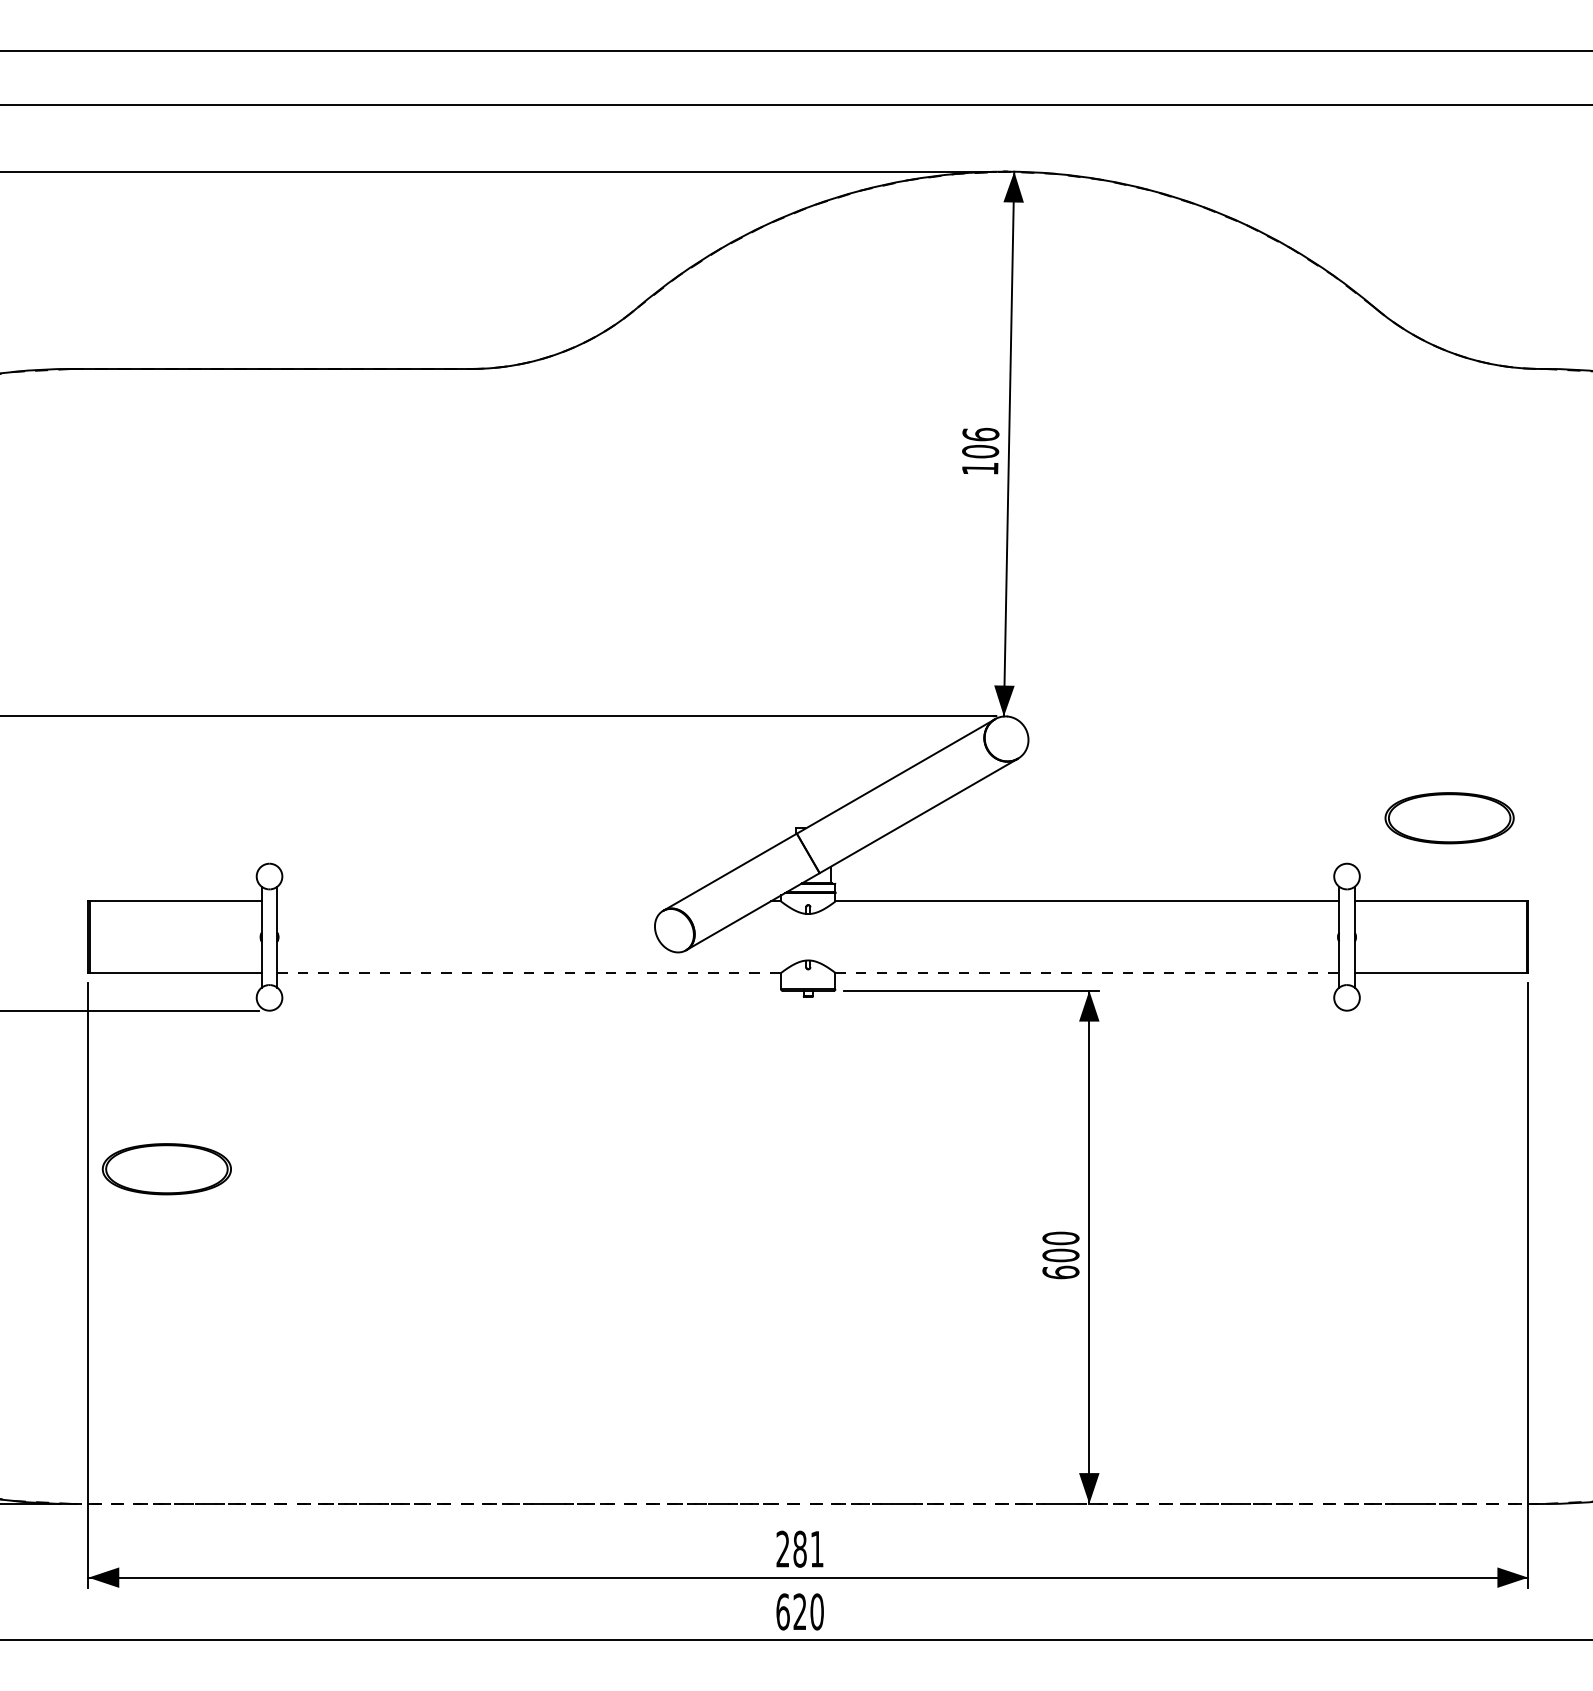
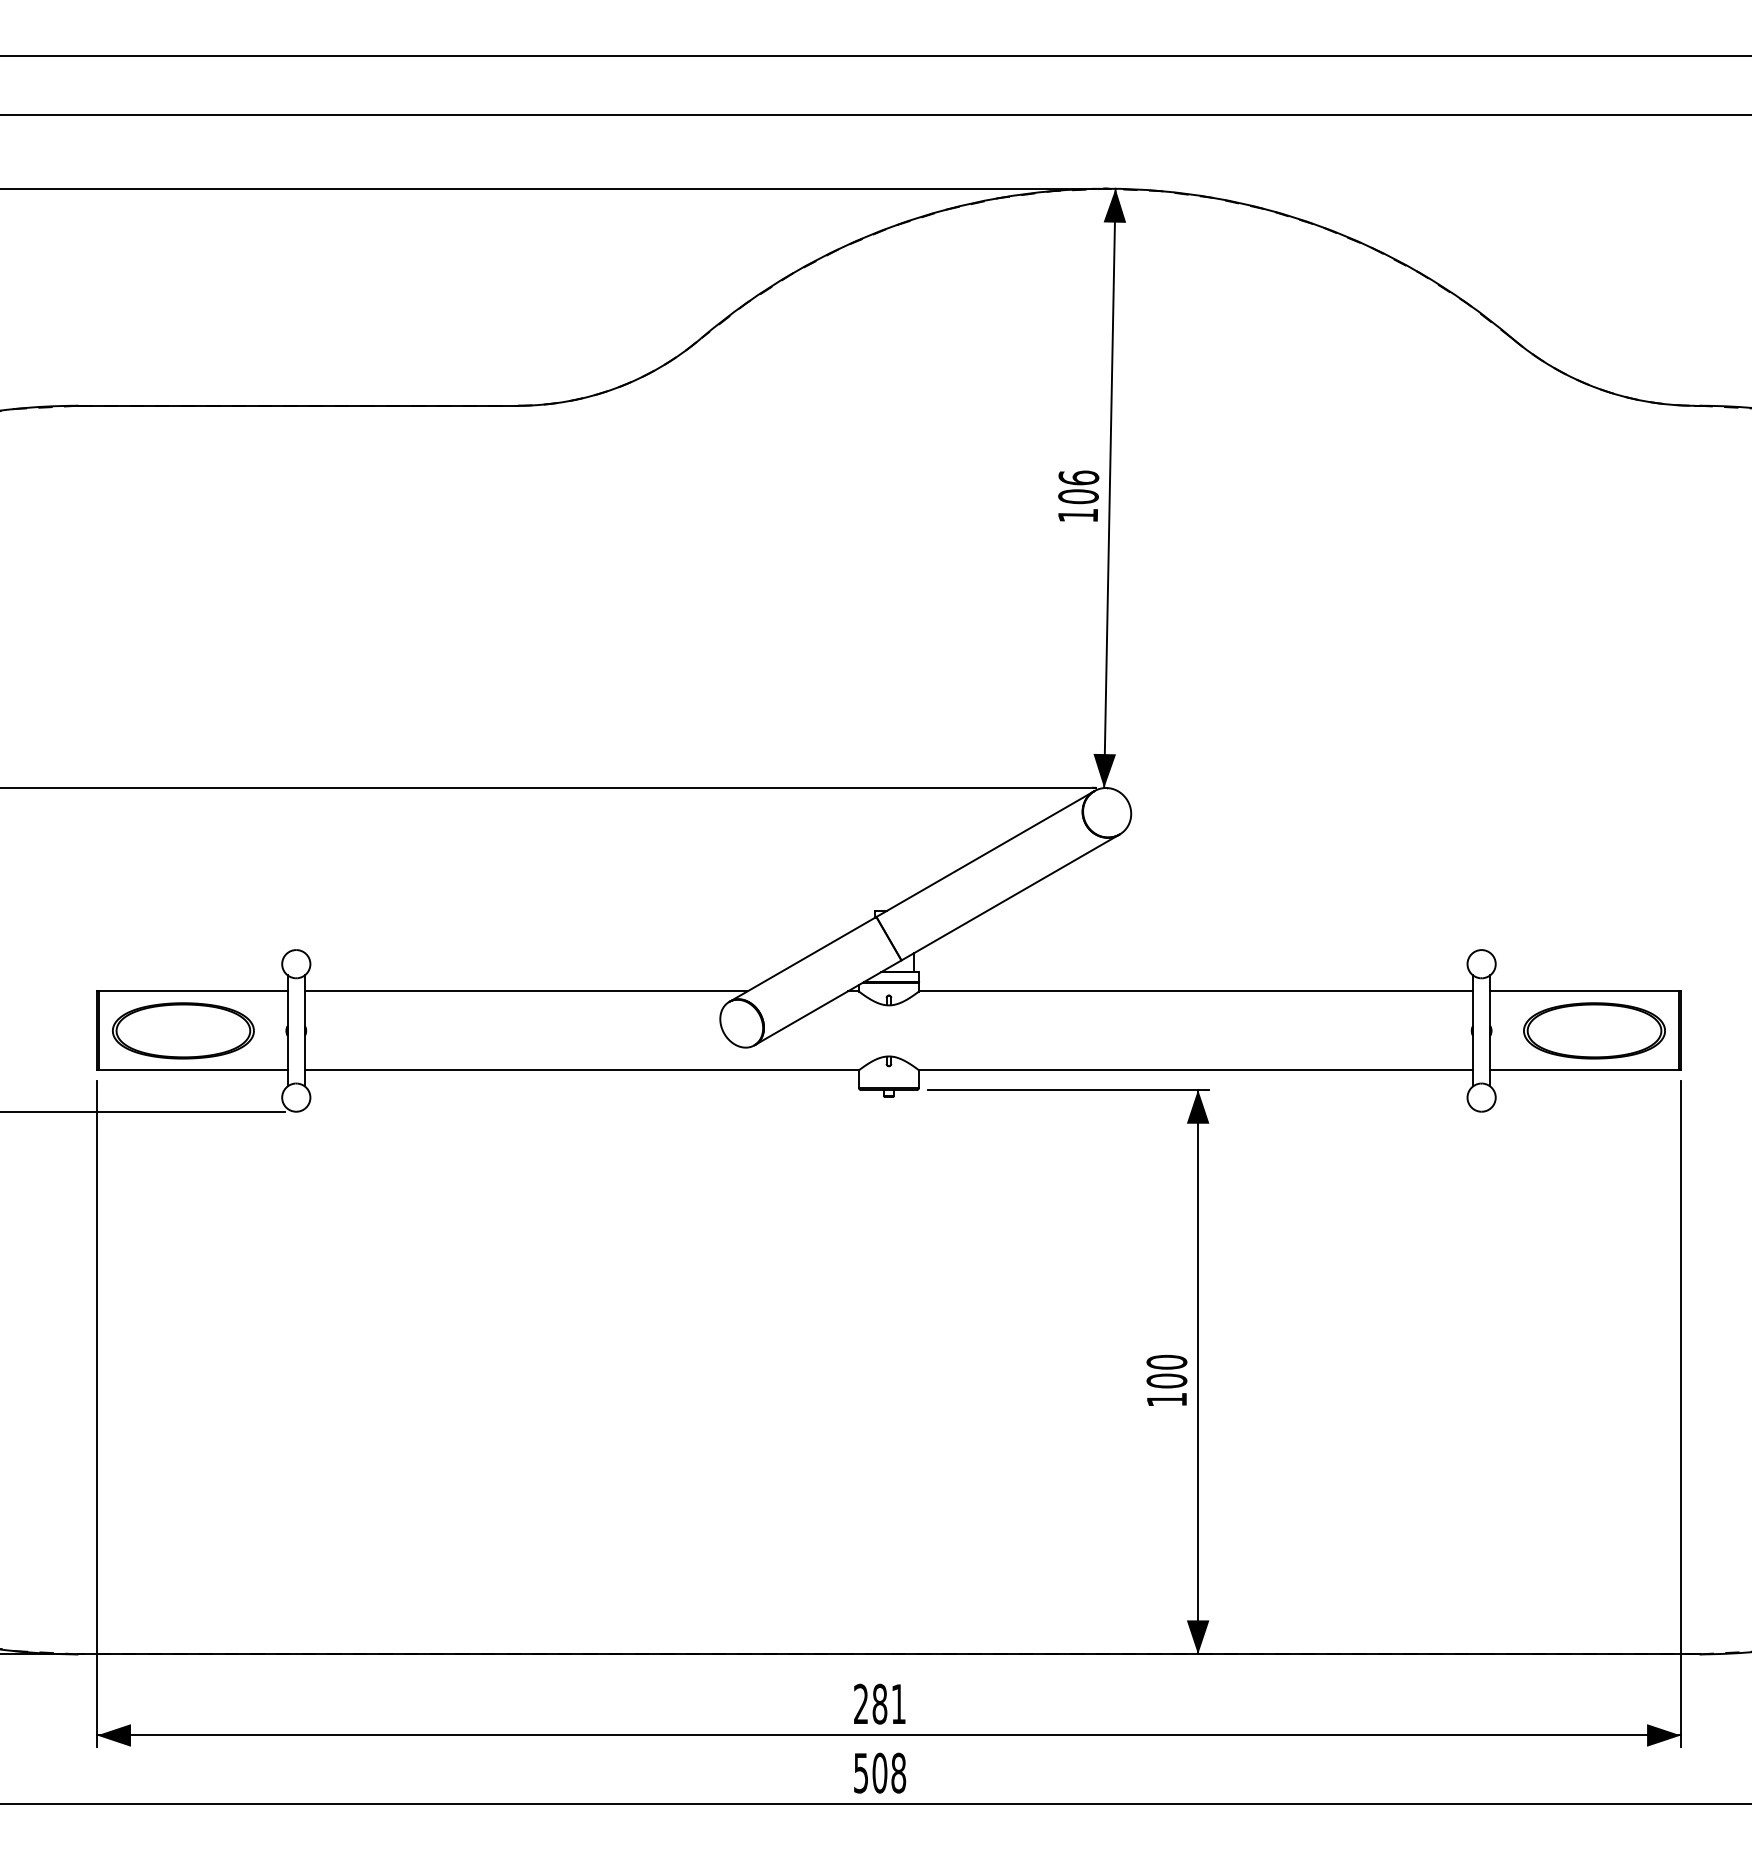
part: (1449, 818) -> (1594, 1031), moved
line: (478, 901) -> (526, 991), added
line: (529, 973) -> (582, 1070), dashed -> solid
line: (1087, 973) -> (1196, 1070), dashed -> solid
part: (166, 1169) -> (182, 1031), moved
text: (1060, 1272) -> (1166, 1399), 600 -> 100
line: (808, 1503) -> (889, 1653), dashed -> solid
text: (799, 1611) -> (879, 1772), 620 -> 508

